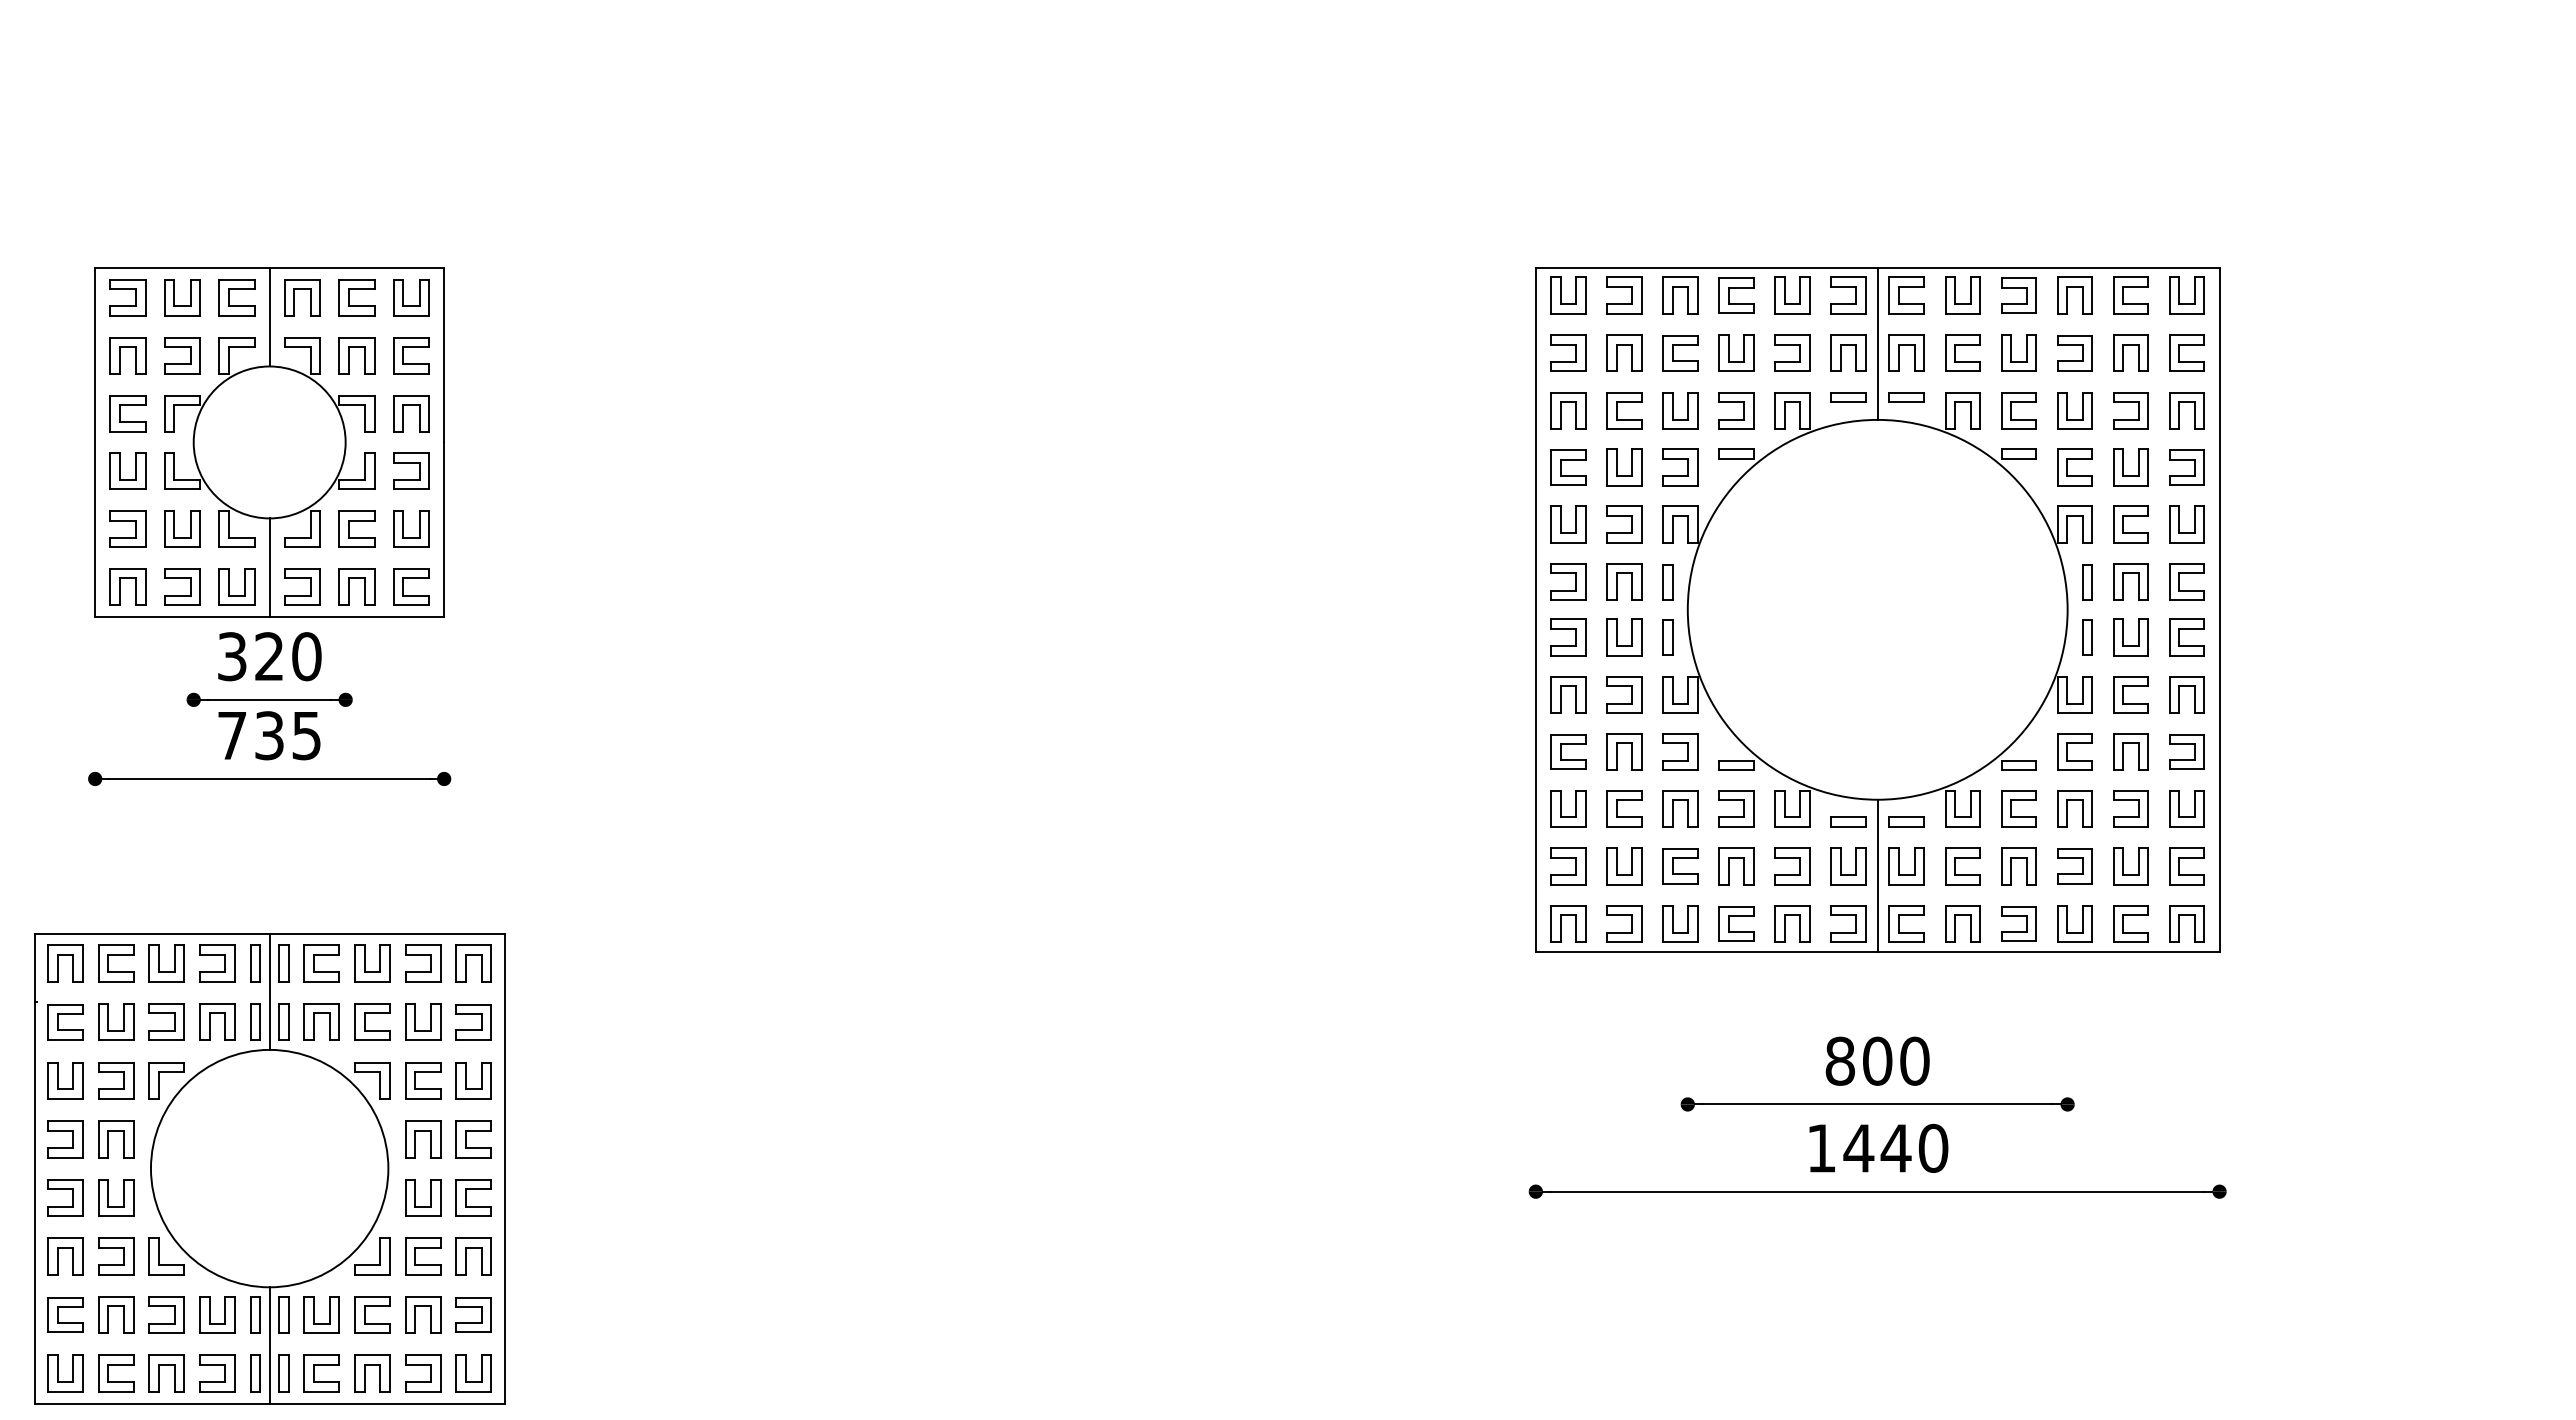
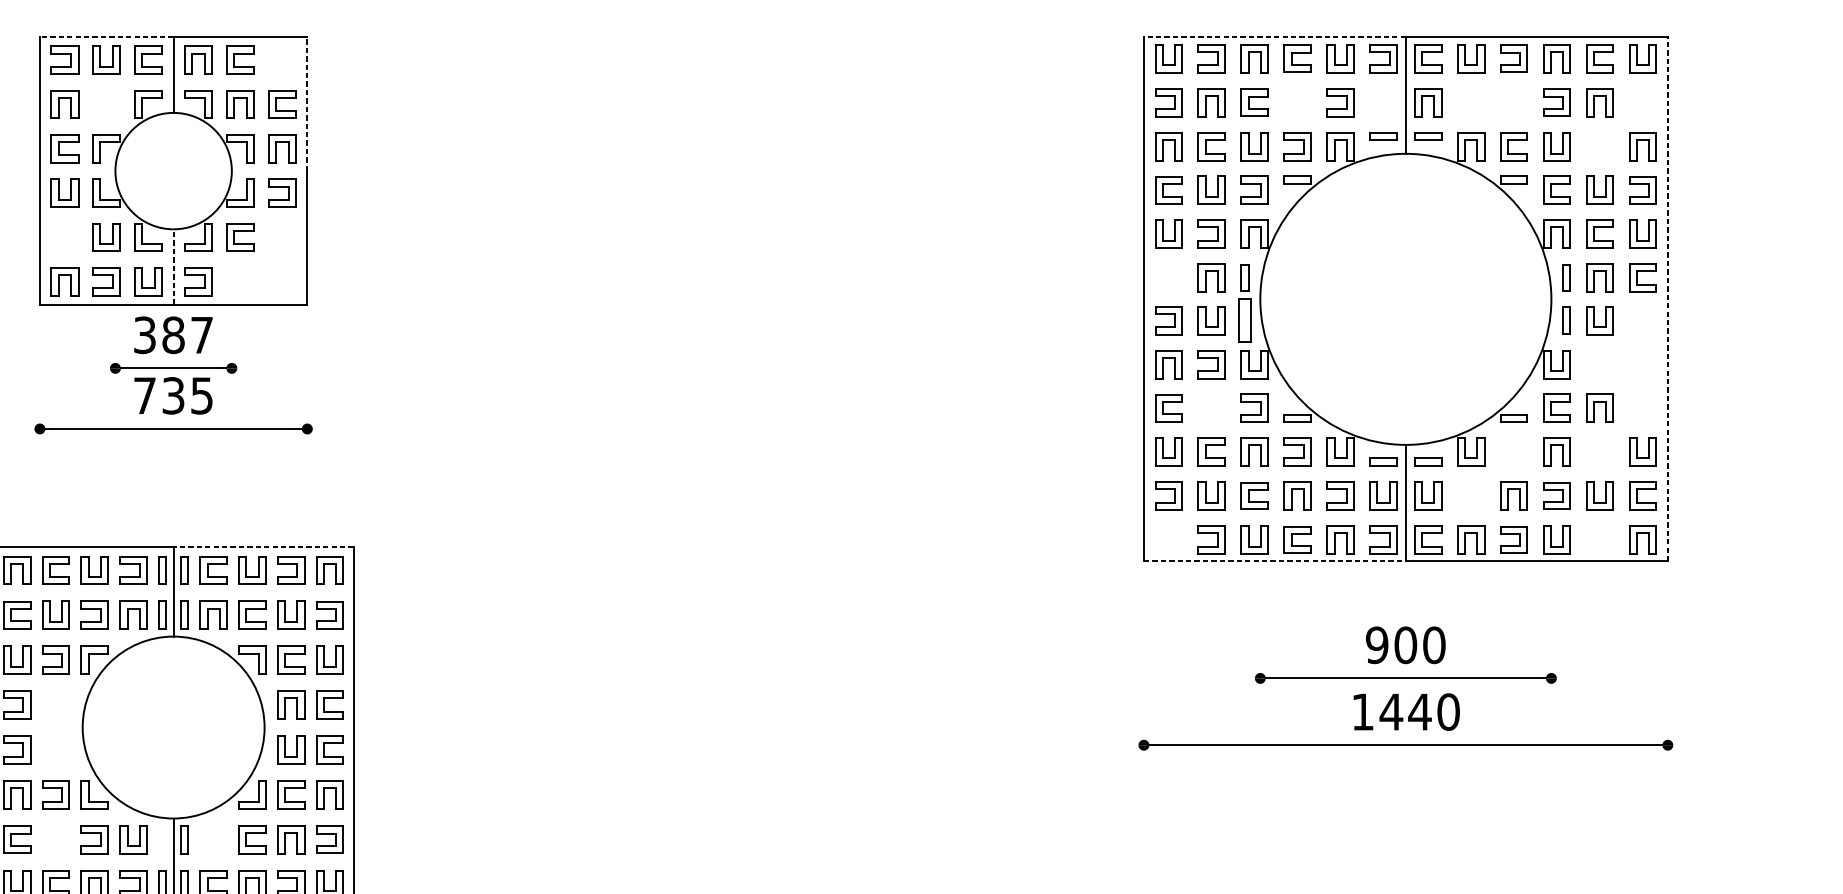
line: (181, 267) -> (106, 37), solid -> dashed
line: (1706, 267) -> (1274, 37), solid -> dashed
part: (403, 297) -> (276, 60), removed
part: (1848, 345) -> (1383, 96), removed
part: (1962, 345) -> (1470, 96), removed
part: (2186, 345) -> (1642, 96), removed
part: (182, 347) -> (106, 98), removed
part: (1729, 352) -> (1292, 102), removed
part: (2011, 352) -> (1508, 102), removed
line: (444, 354) -> (307, 103), solid -> dashed
part: (2130, 402) -> (1599, 140), removed
part: (127, 521) -> (64, 231), removed
part: (403, 528) -> (276, 237), removed
line: (269, 567) -> (173, 266), solid -> dashed
part: (411, 578) -> (282, 275), removed
part: (1575, 581) -> (1174, 277), removed
part: (349, 586) -> (234, 281), removed
line: (2219, 609) -> (1667, 299), solid -> dashed
part: (1667, 637) -> (1244, 320), size x1.6
part: (2179, 637) -> (1637, 320), removed
text: (288, 656) -> (188, 335), 320 -> 387
part: (2123, 694) -> (1594, 364), removed
part: (2179, 694) -> (1637, 364), removed
part: (2186, 744) -> (1642, 402), removed
part: (1617, 751) -> (1206, 407), removed
part: (2130, 800) -> (1599, 445), removed
part: (2011, 808) -> (1508, 451), removed
part: (1955, 866) -> (1465, 496), removed
part: (1561, 923) -> (1163, 539), removed
part: (2123, 923) -> (1594, 539), removed
line: (387, 933) -> (263, 547), solid -> dashed
line: (1706, 951) -> (1274, 561), solid -> dashed
text: (1839, 1060) -> (1376, 644), 800 -> 900
part: (123, 1139) -> (61, 705), removed
part: (123, 1197) -> (61, 749), removed
part: (123, 1314) -> (61, 839), removed
part: (255, 1314) -> (162, 839), removed
part: (314, 1314) -> (207, 839), removed

